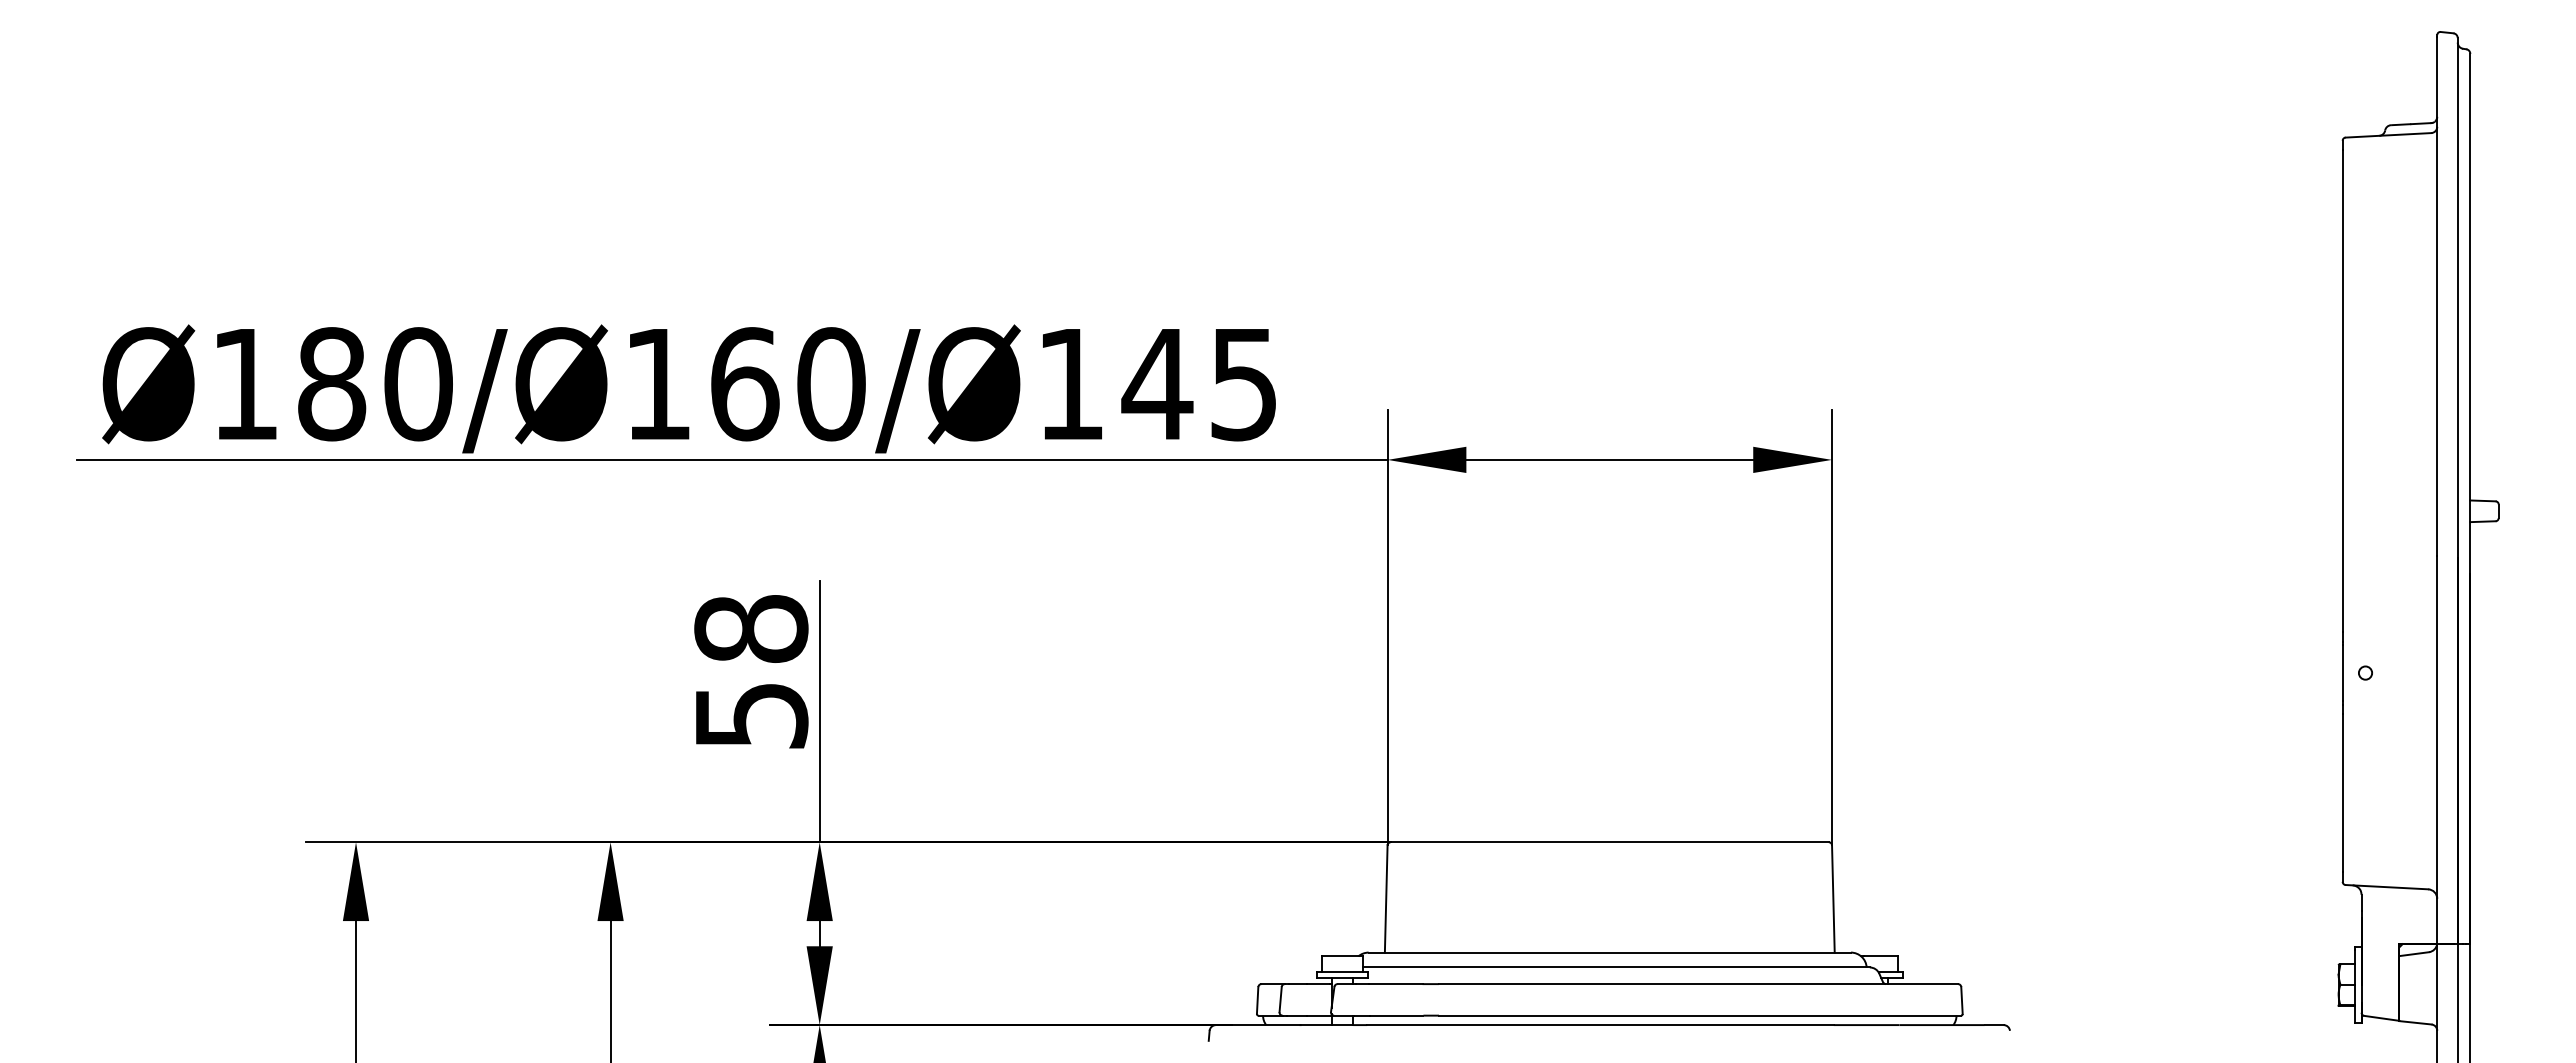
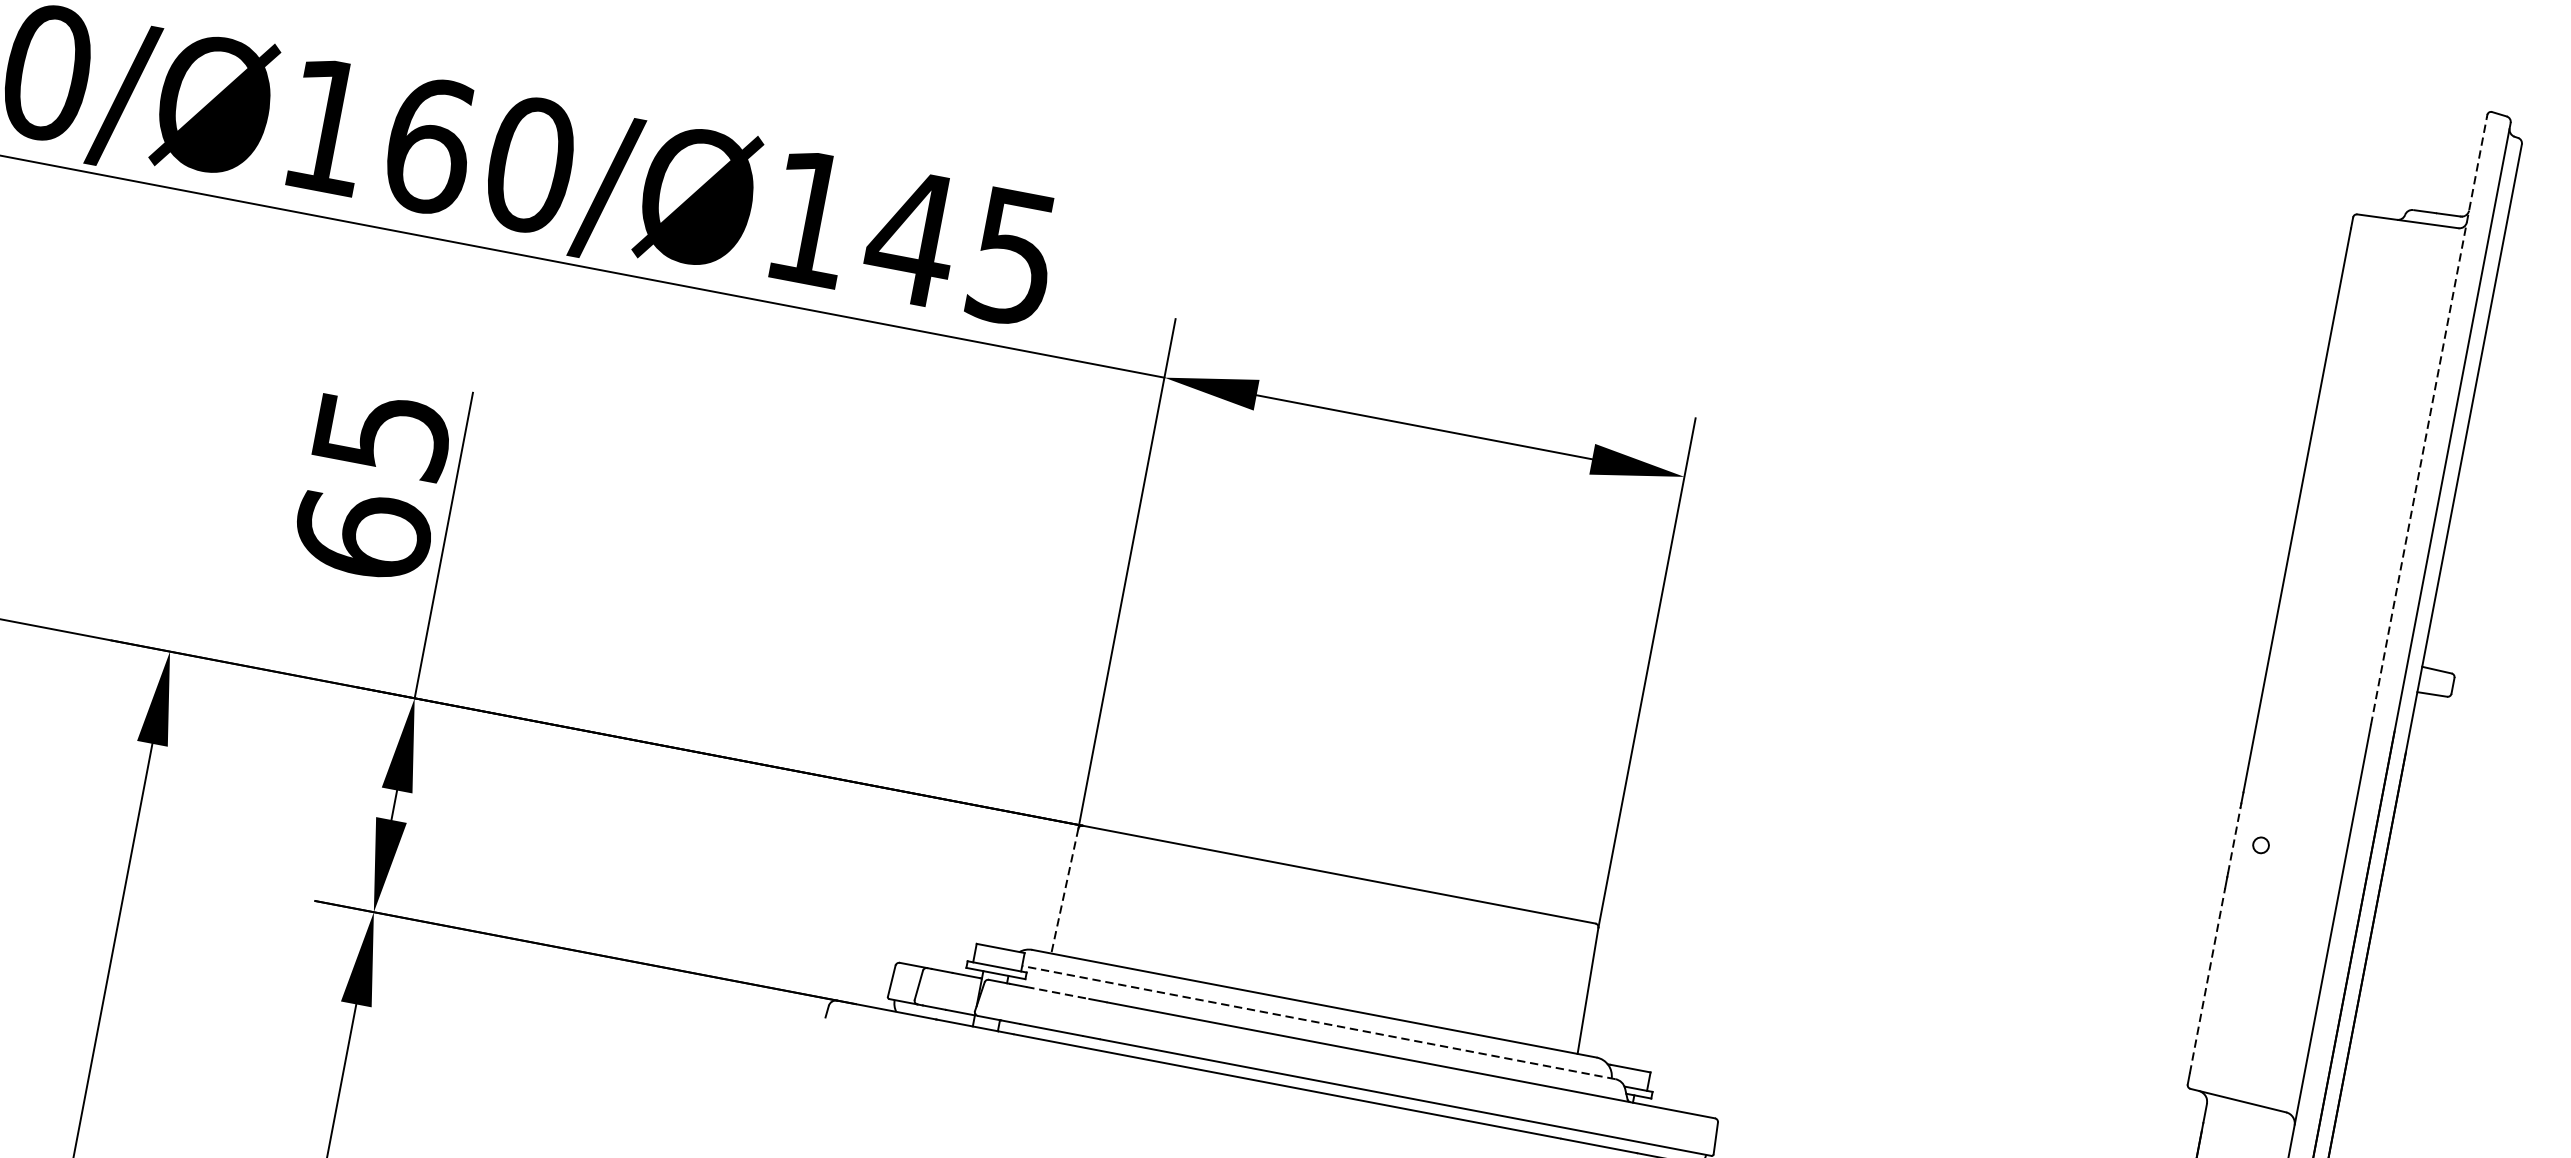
line: (2437, 296) -> (2429, 420), solid -> dashed
text: (751, 672) -> (372, 484), 58 -> 65
line: (2342, 672) -> (2234, 839), solid -> dashed
line: (2342, 792) -> (2207, 979), solid -> dashed
line: (1386, 898) -> (1065, 890), solid -> dashed
line: (1616, 967) -> (1318, 1022), solid -> dashed
line: (1396, 984) -> (1057, 993), solid -> dashed

